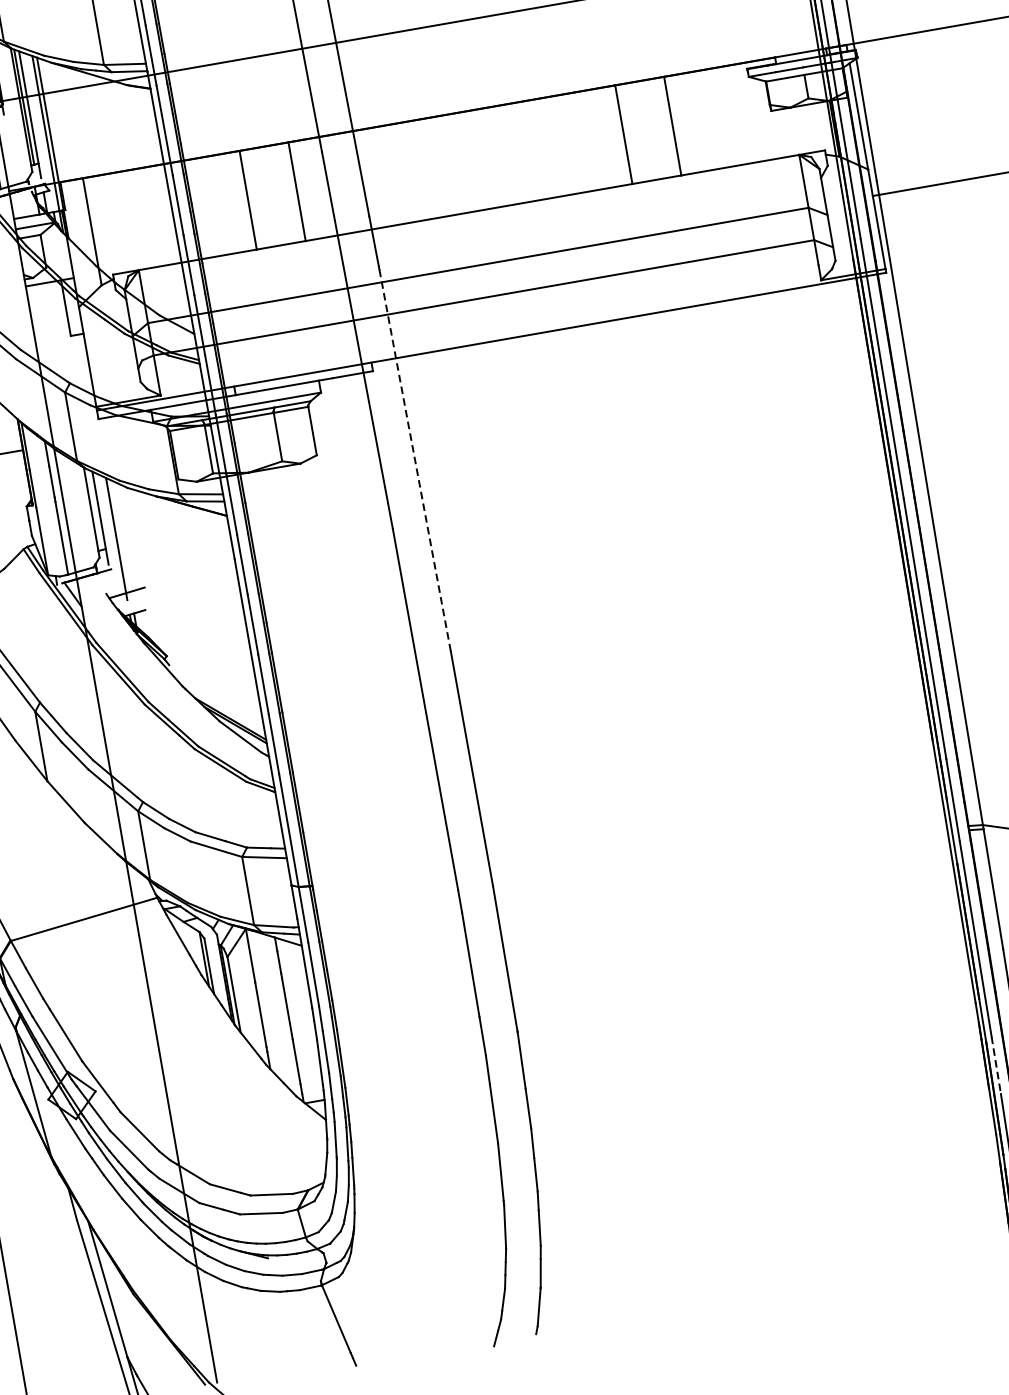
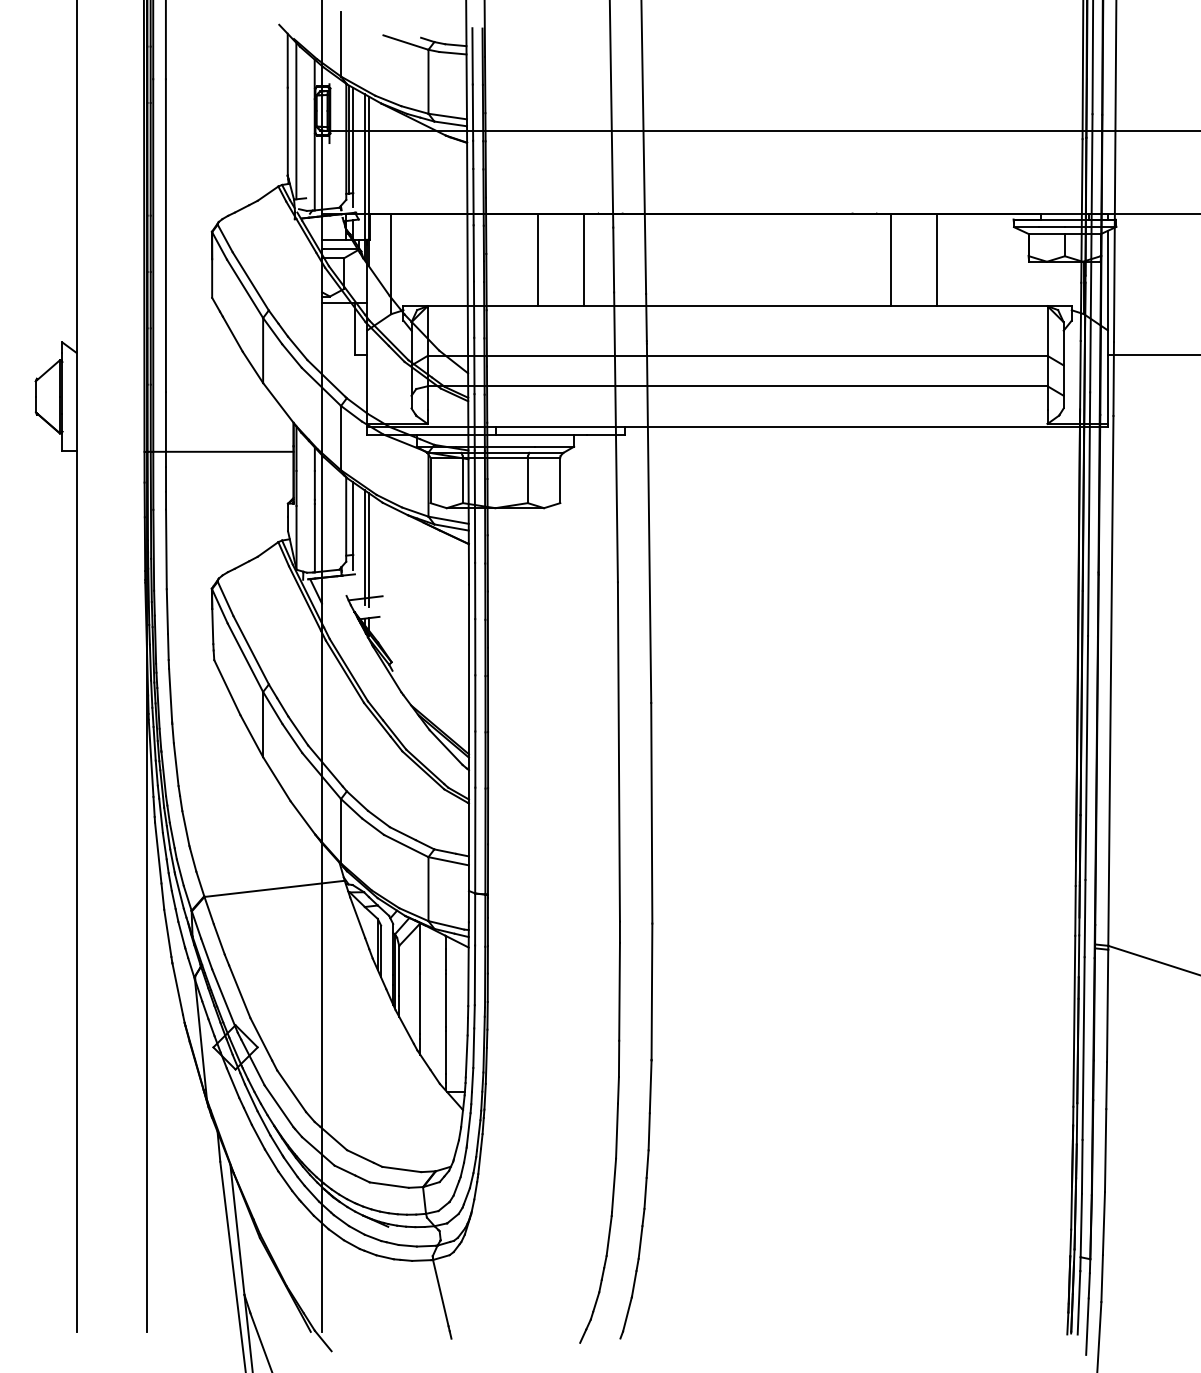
line: (415, 460) -> (649, 523), dashed -> solid
line: (121, 541) -> (368, 550), added
line: (996, 1064) -> (1082, 1166), dashed -> solid

